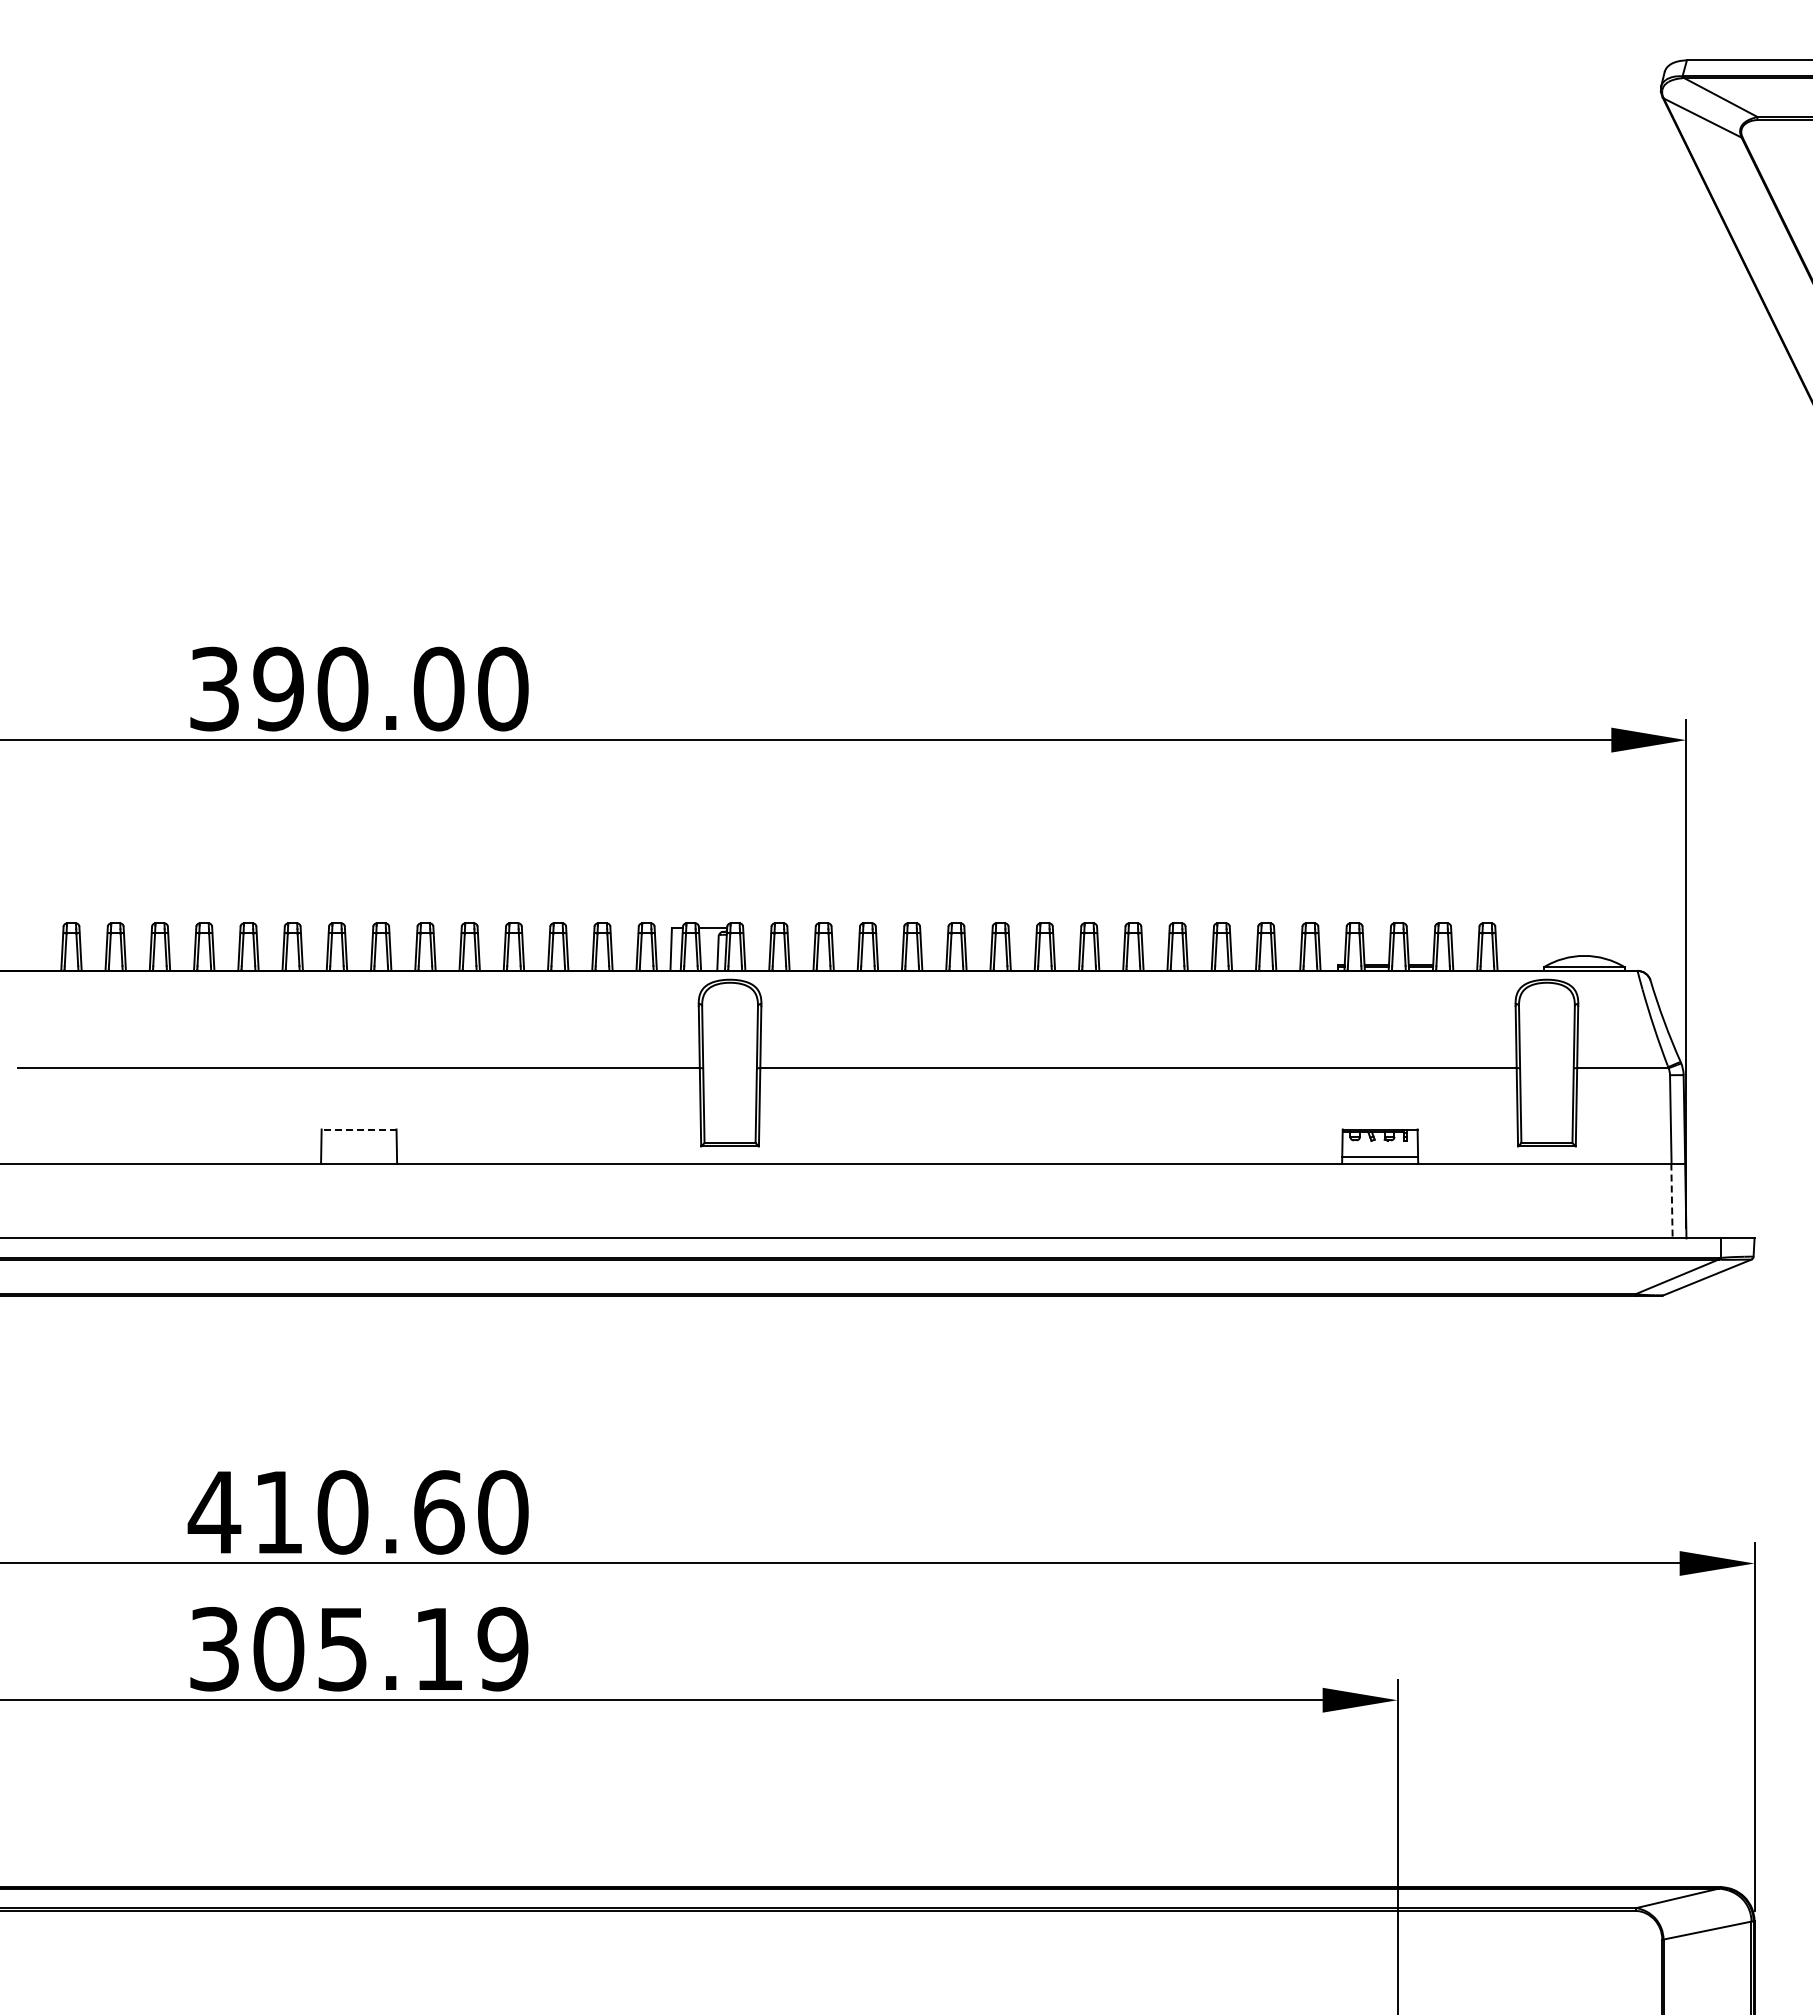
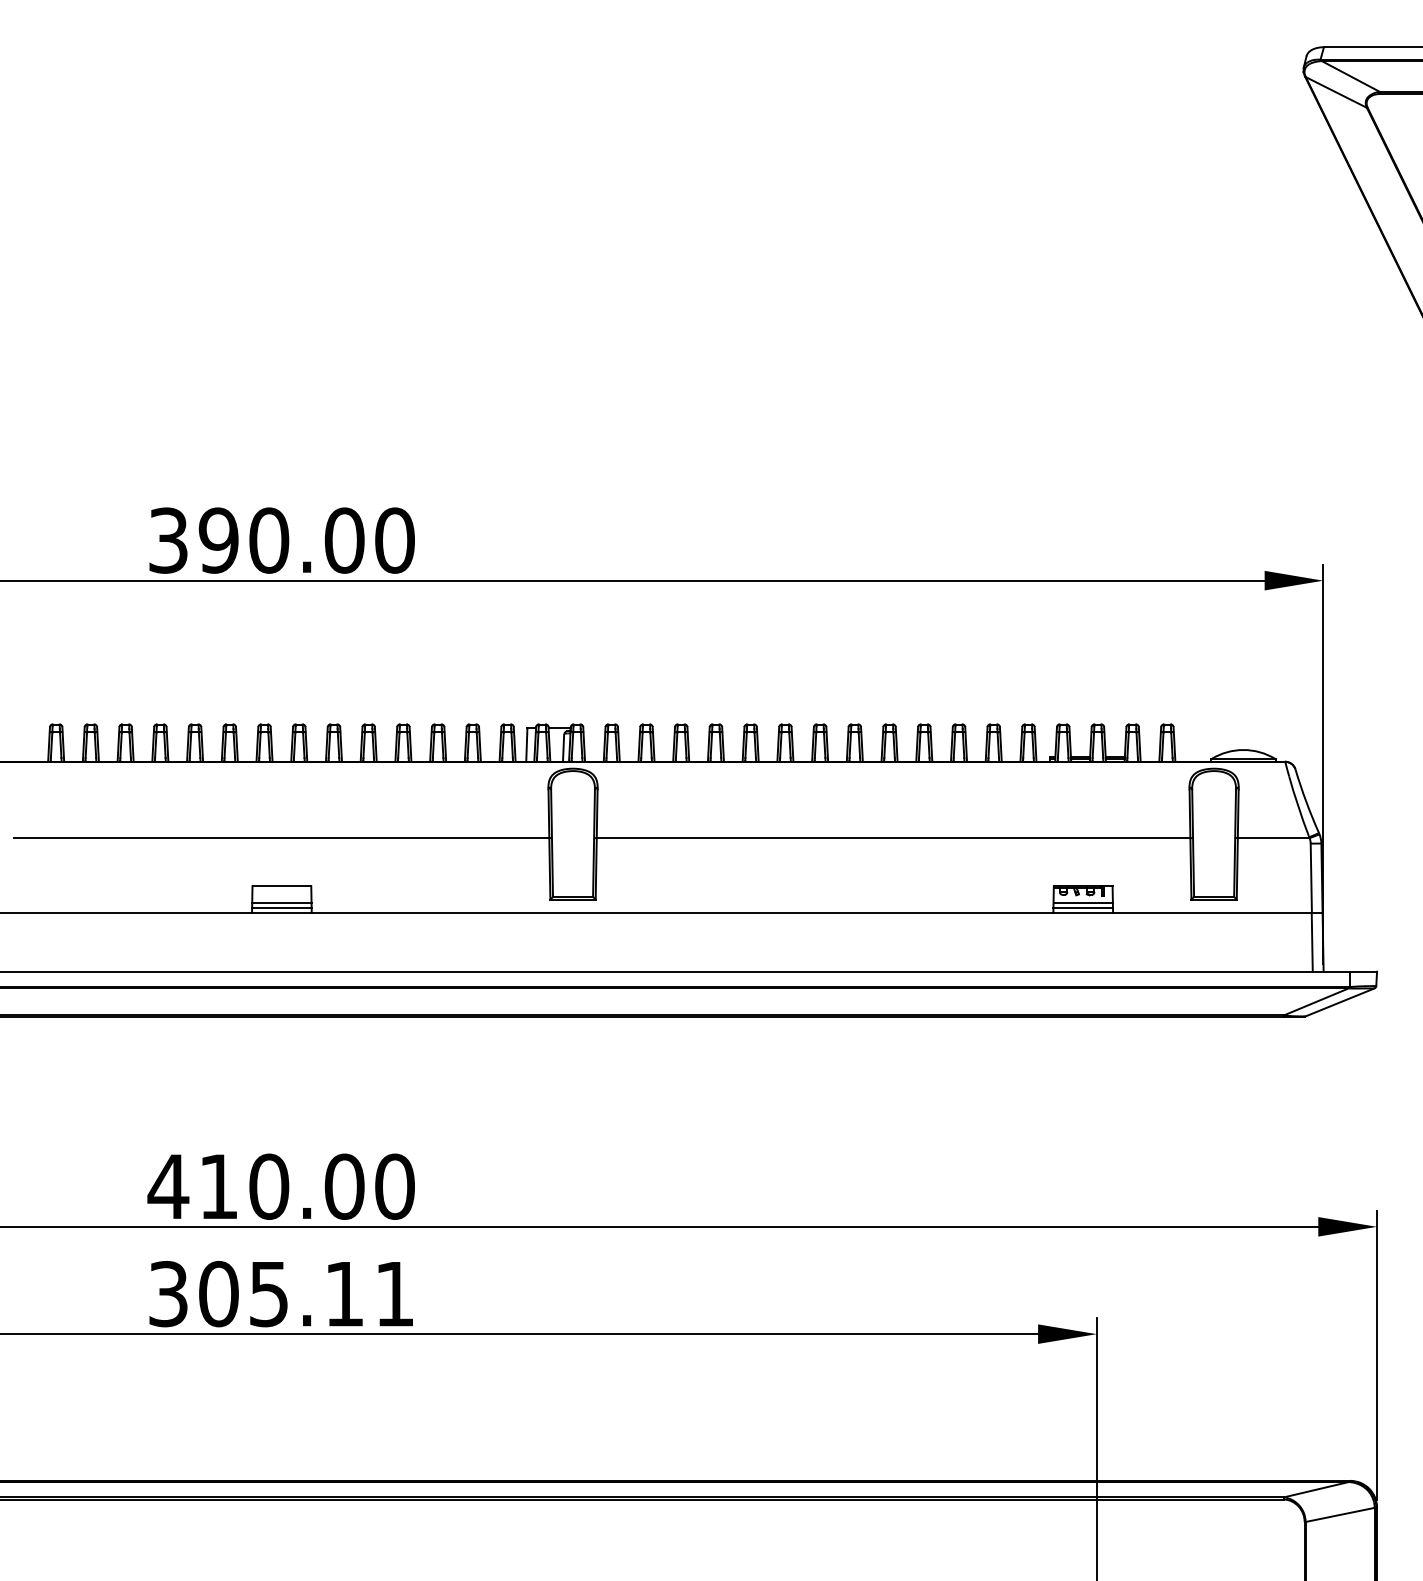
line: (358, 1129) -> (281, 886), dashed -> solid
line: (358, 1150) -> (281, 902), added
line: (1379, 1150) -> (1082, 902), added
line: (359, 1157) -> (282, 908), added
line: (1671, 1201) -> (1311, 942), dashed -> solid
text: (438, 1512) -> (344, 1186), 410.60 -> 410.00
text: (502, 1648) -> (394, 1293), 305.19 -> 305.11

